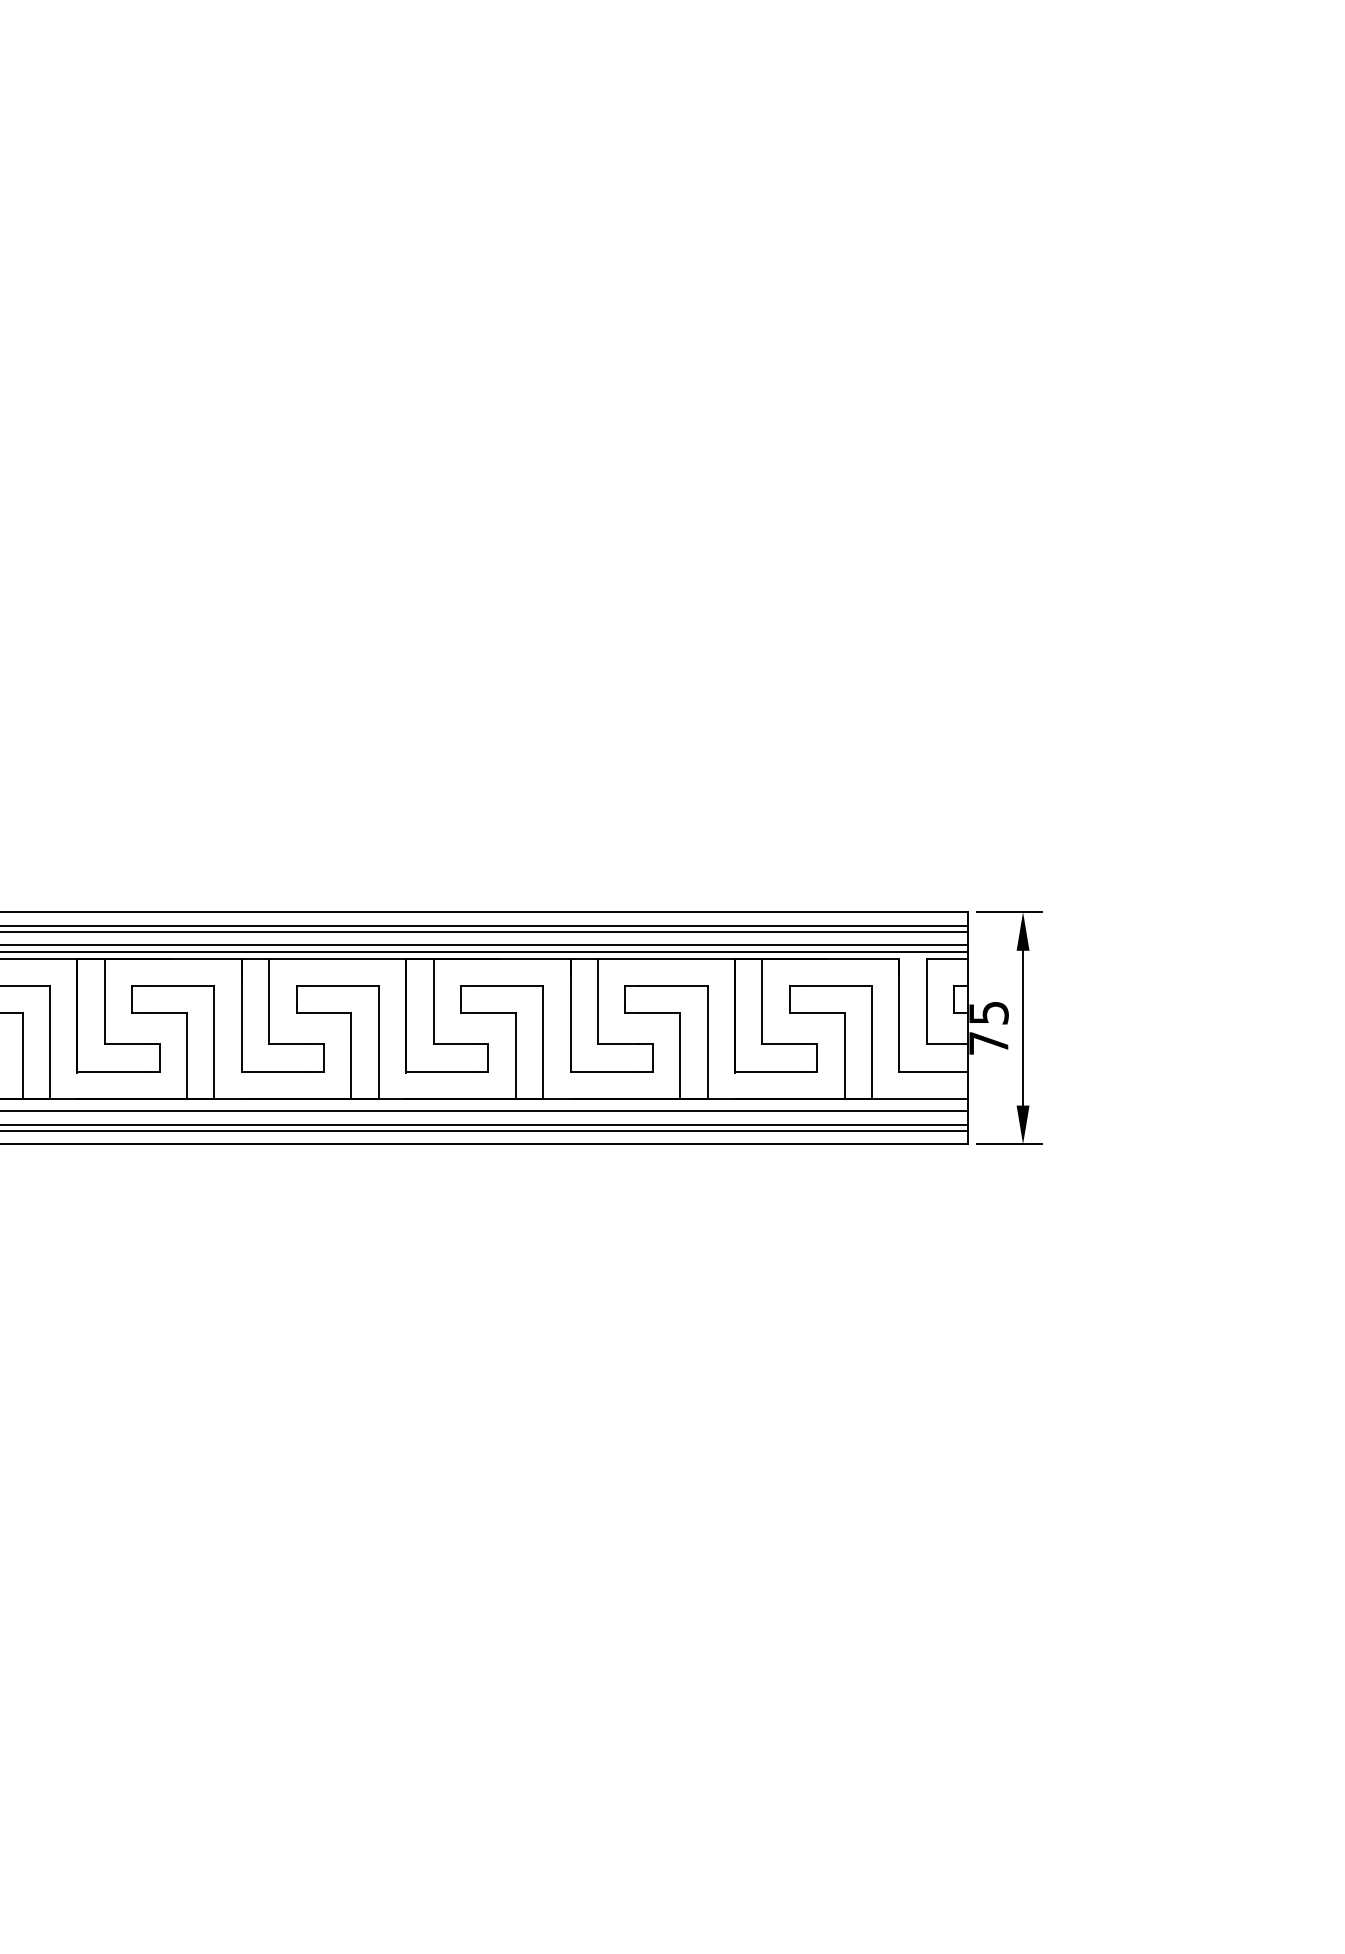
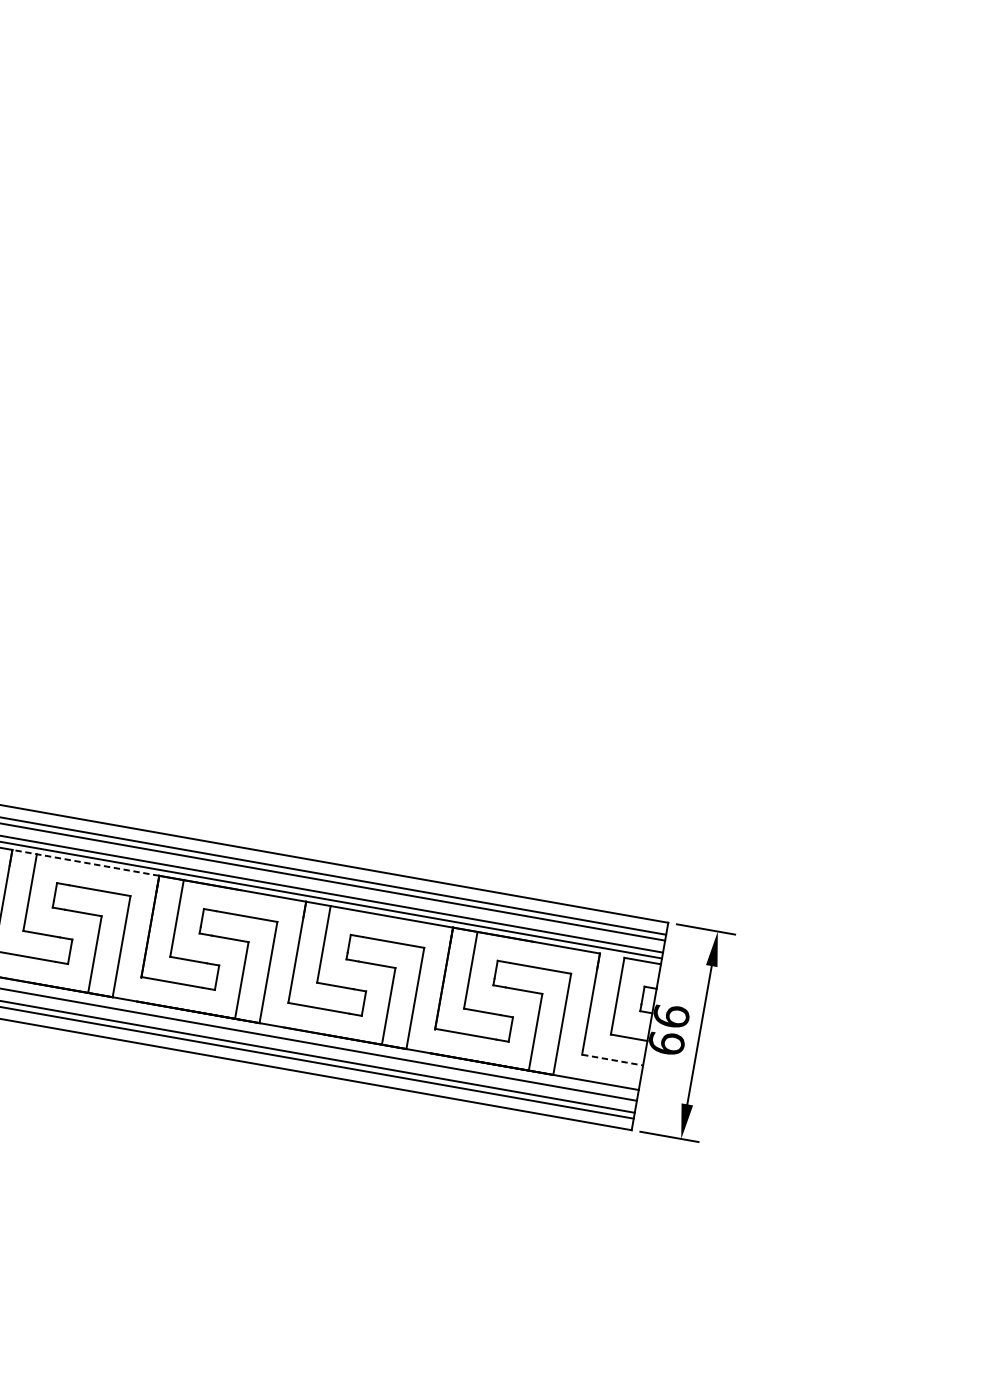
line: (323, 958) -> (85, 862), solid -> dashed
text: (988, 1027) -> (668, 1029), 75 -> 66
line: (934, 1071) -> (613, 1059), solid -> dashed

